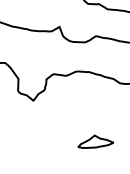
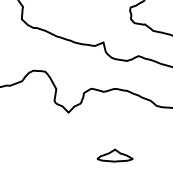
part: (94, 141) -> (114, 155), moved

